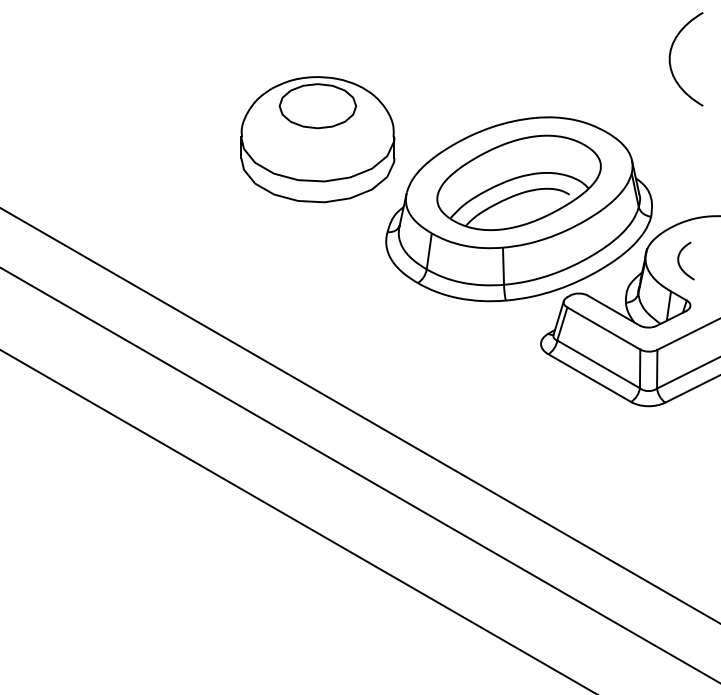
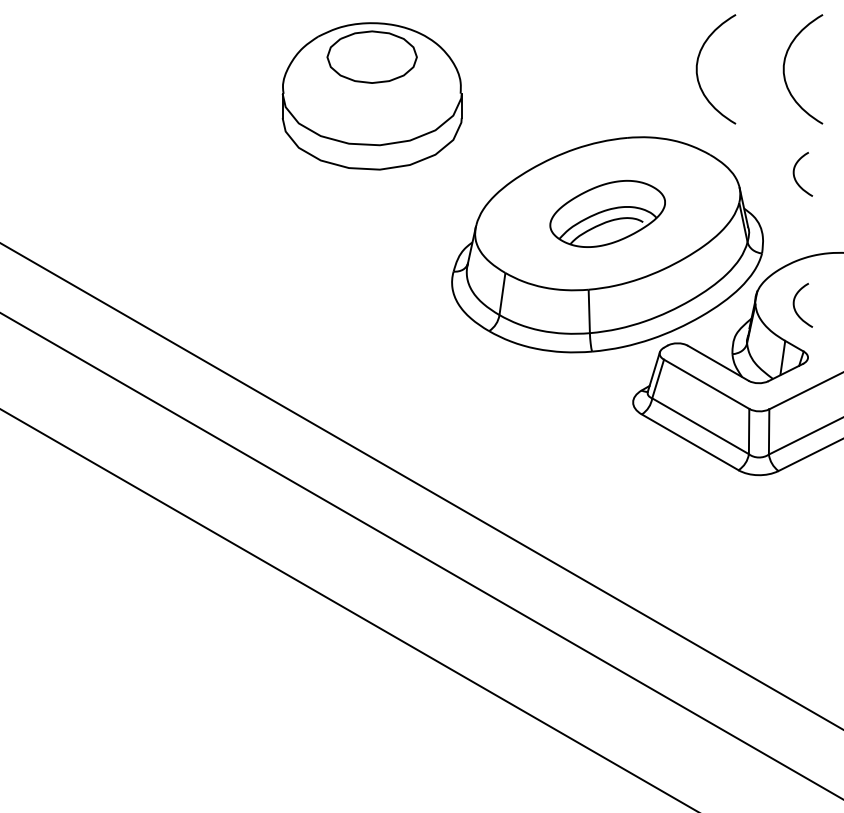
curve: (595, 59) -> (697, 69), added
part: (317, 139) -> (371, 96), moved
curve: (679, 150) -> (795, 176), added
part: (519, 182) -> (607, 213), size x0.6

